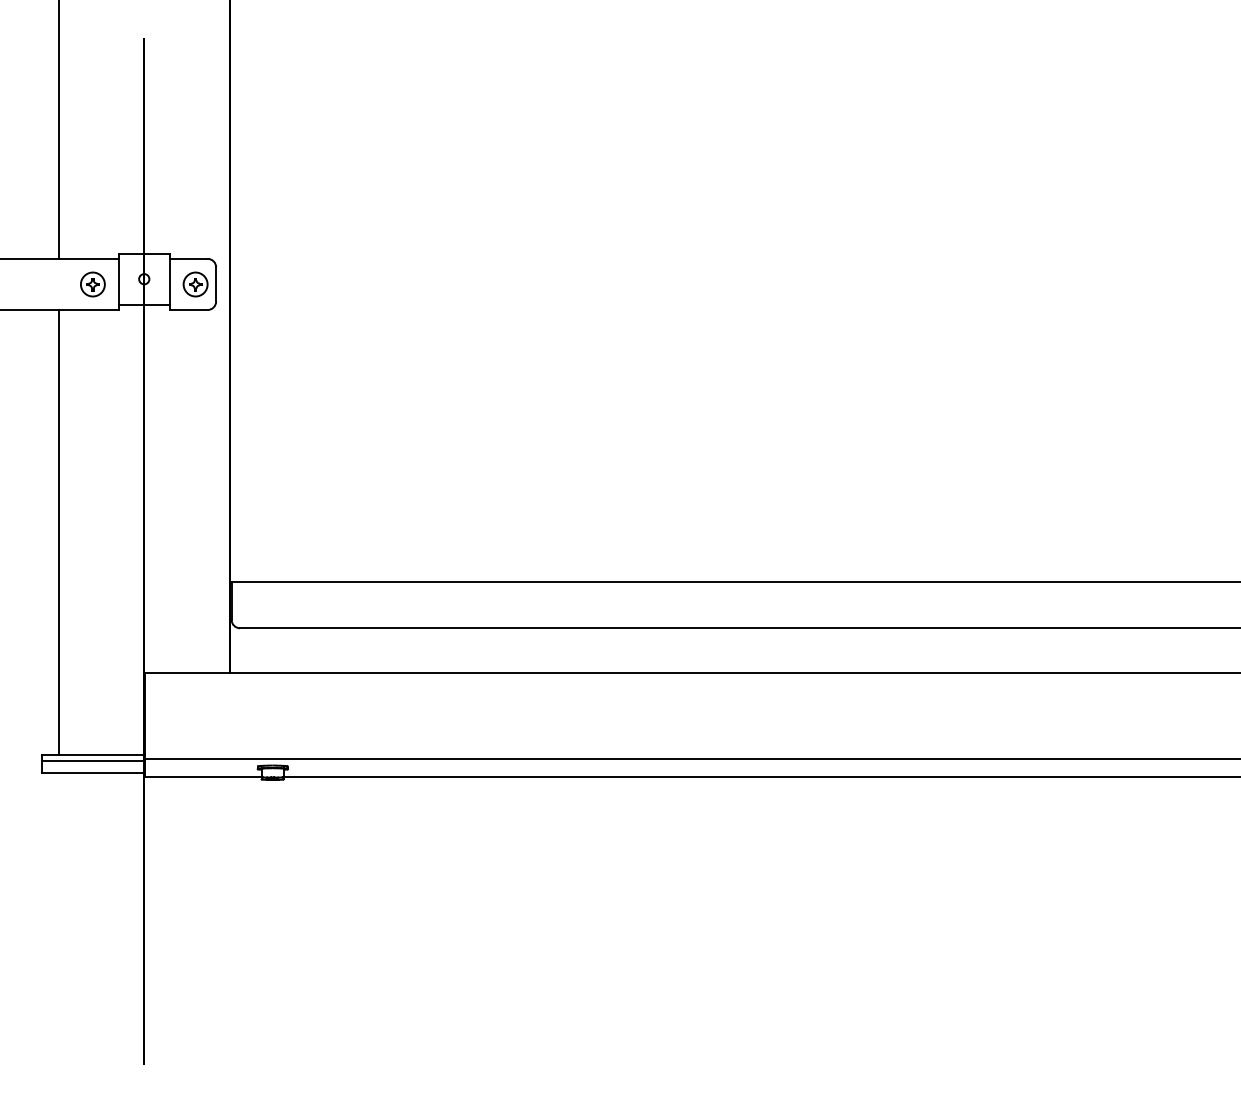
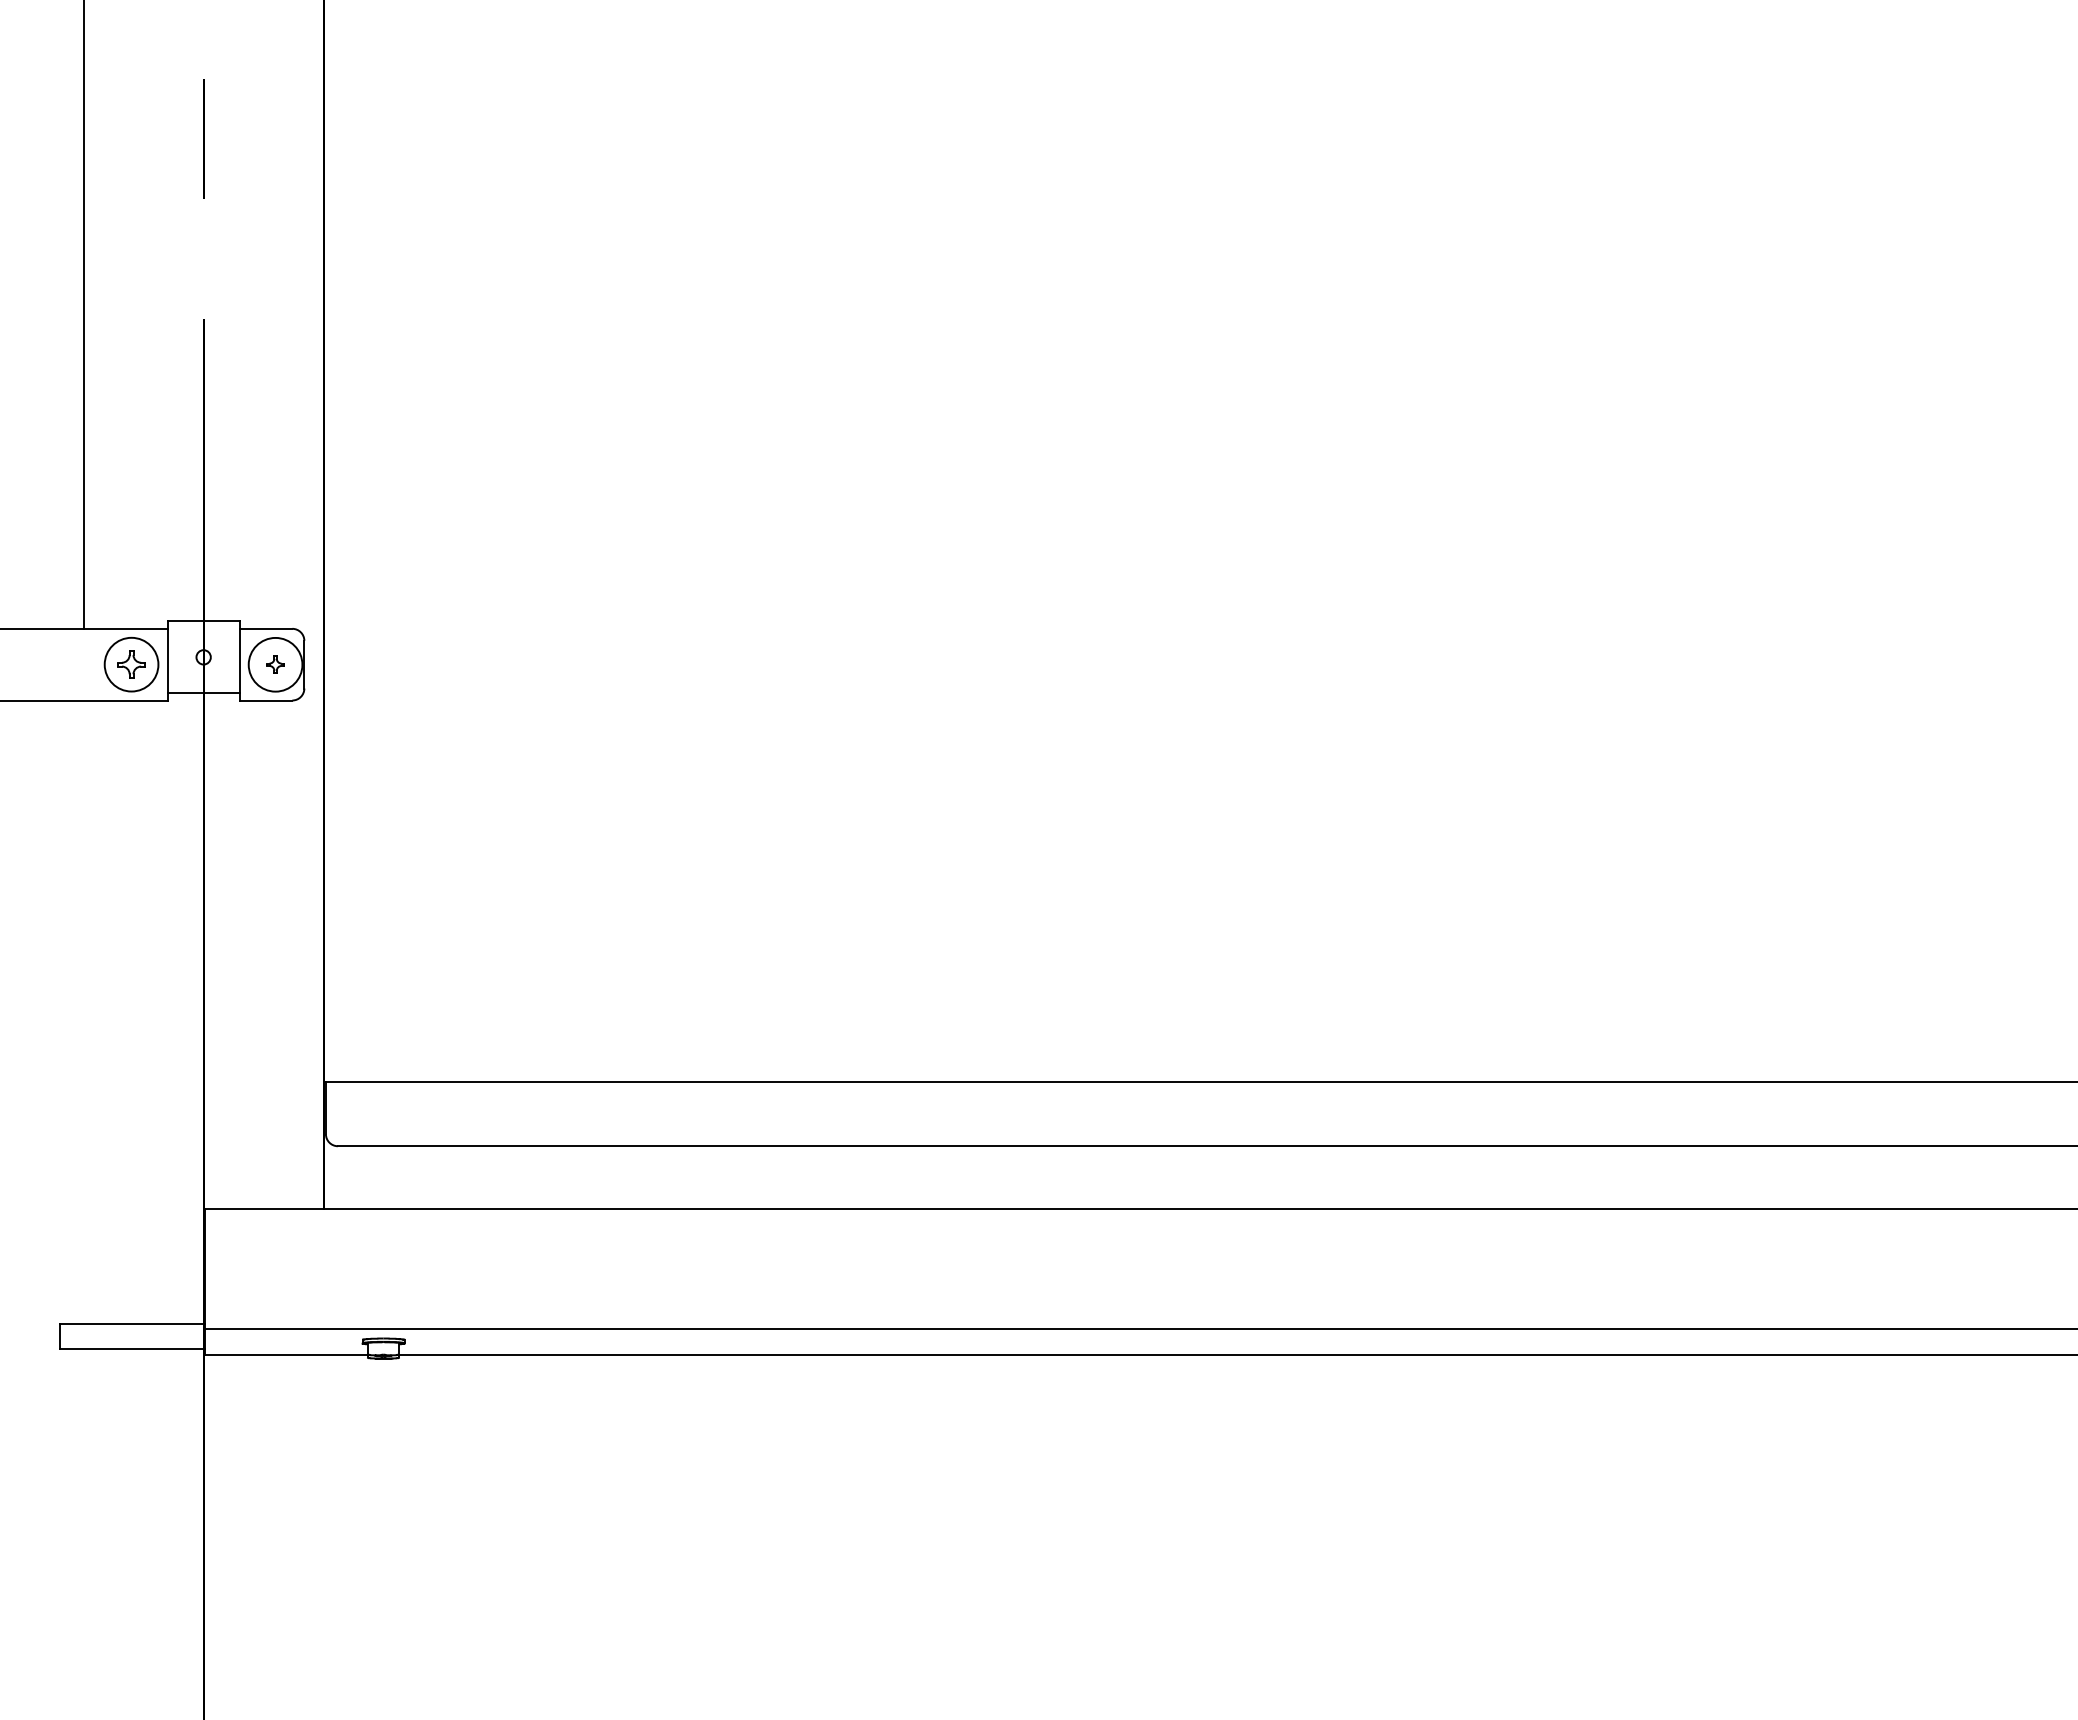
part: (92, 284) -> (131, 664), size x1.6
circle: (195, 284) -> (275, 664), size x1.6
line: (58, 532) -> (83, 1011), removed
line: (92, 760) -> (131, 1331), removed

